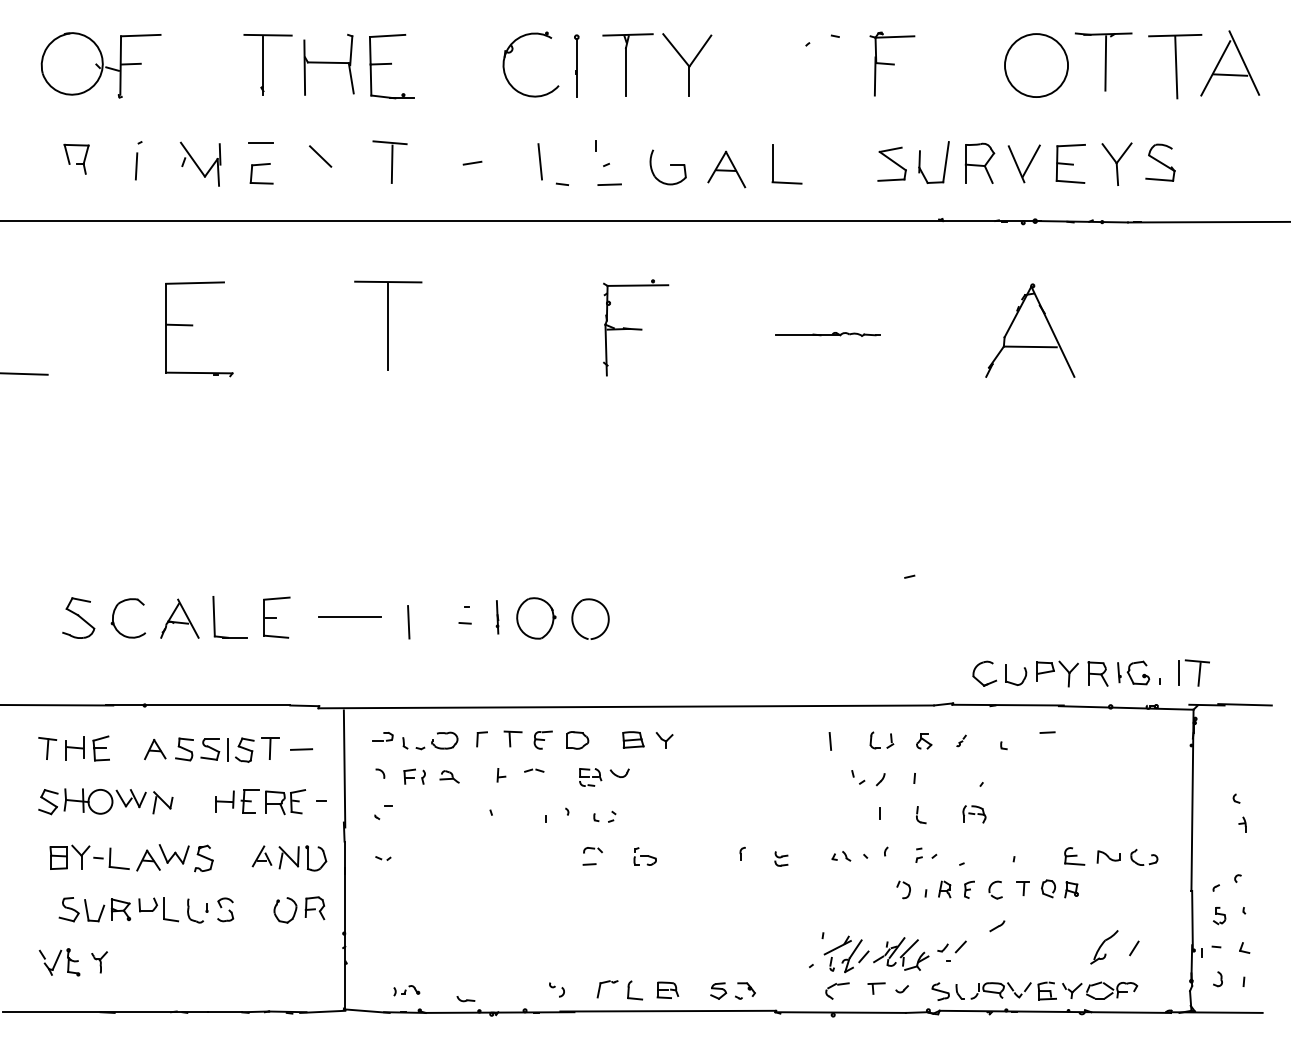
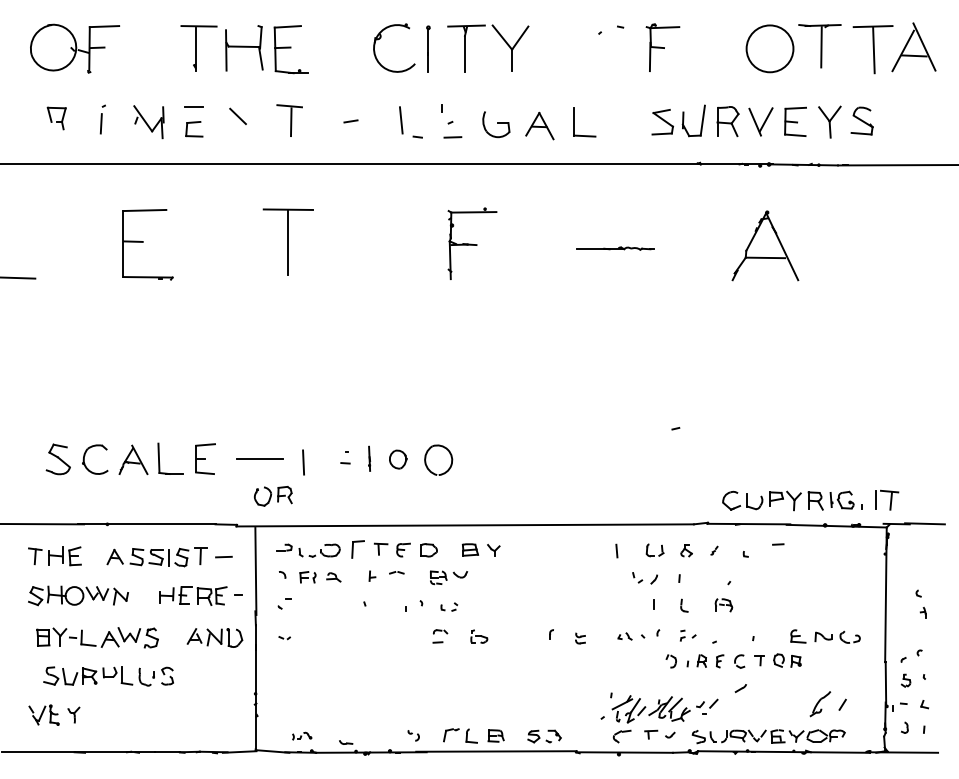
part: (536, 618) -> (398, 459), size x0.6
part: (481, 739) -> (357, 549), size x1.6
part: (299, 910) -> (273, 496), moved

